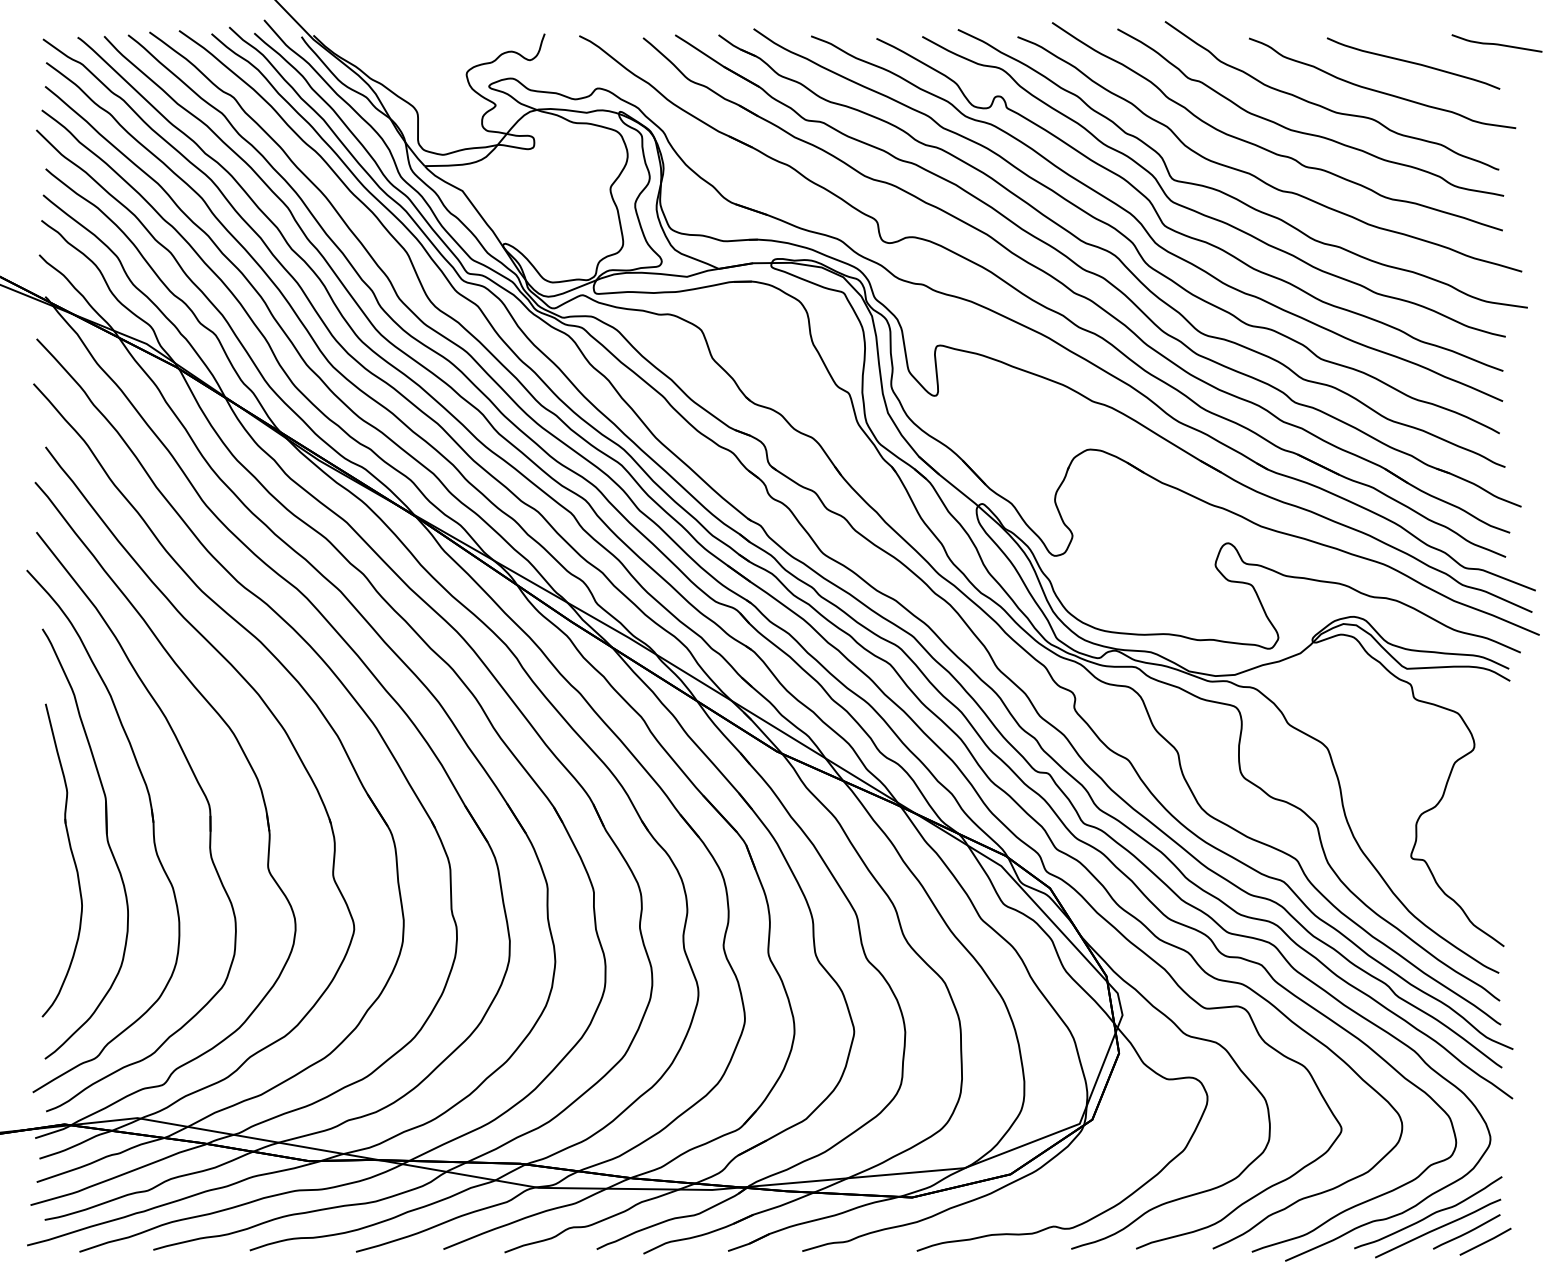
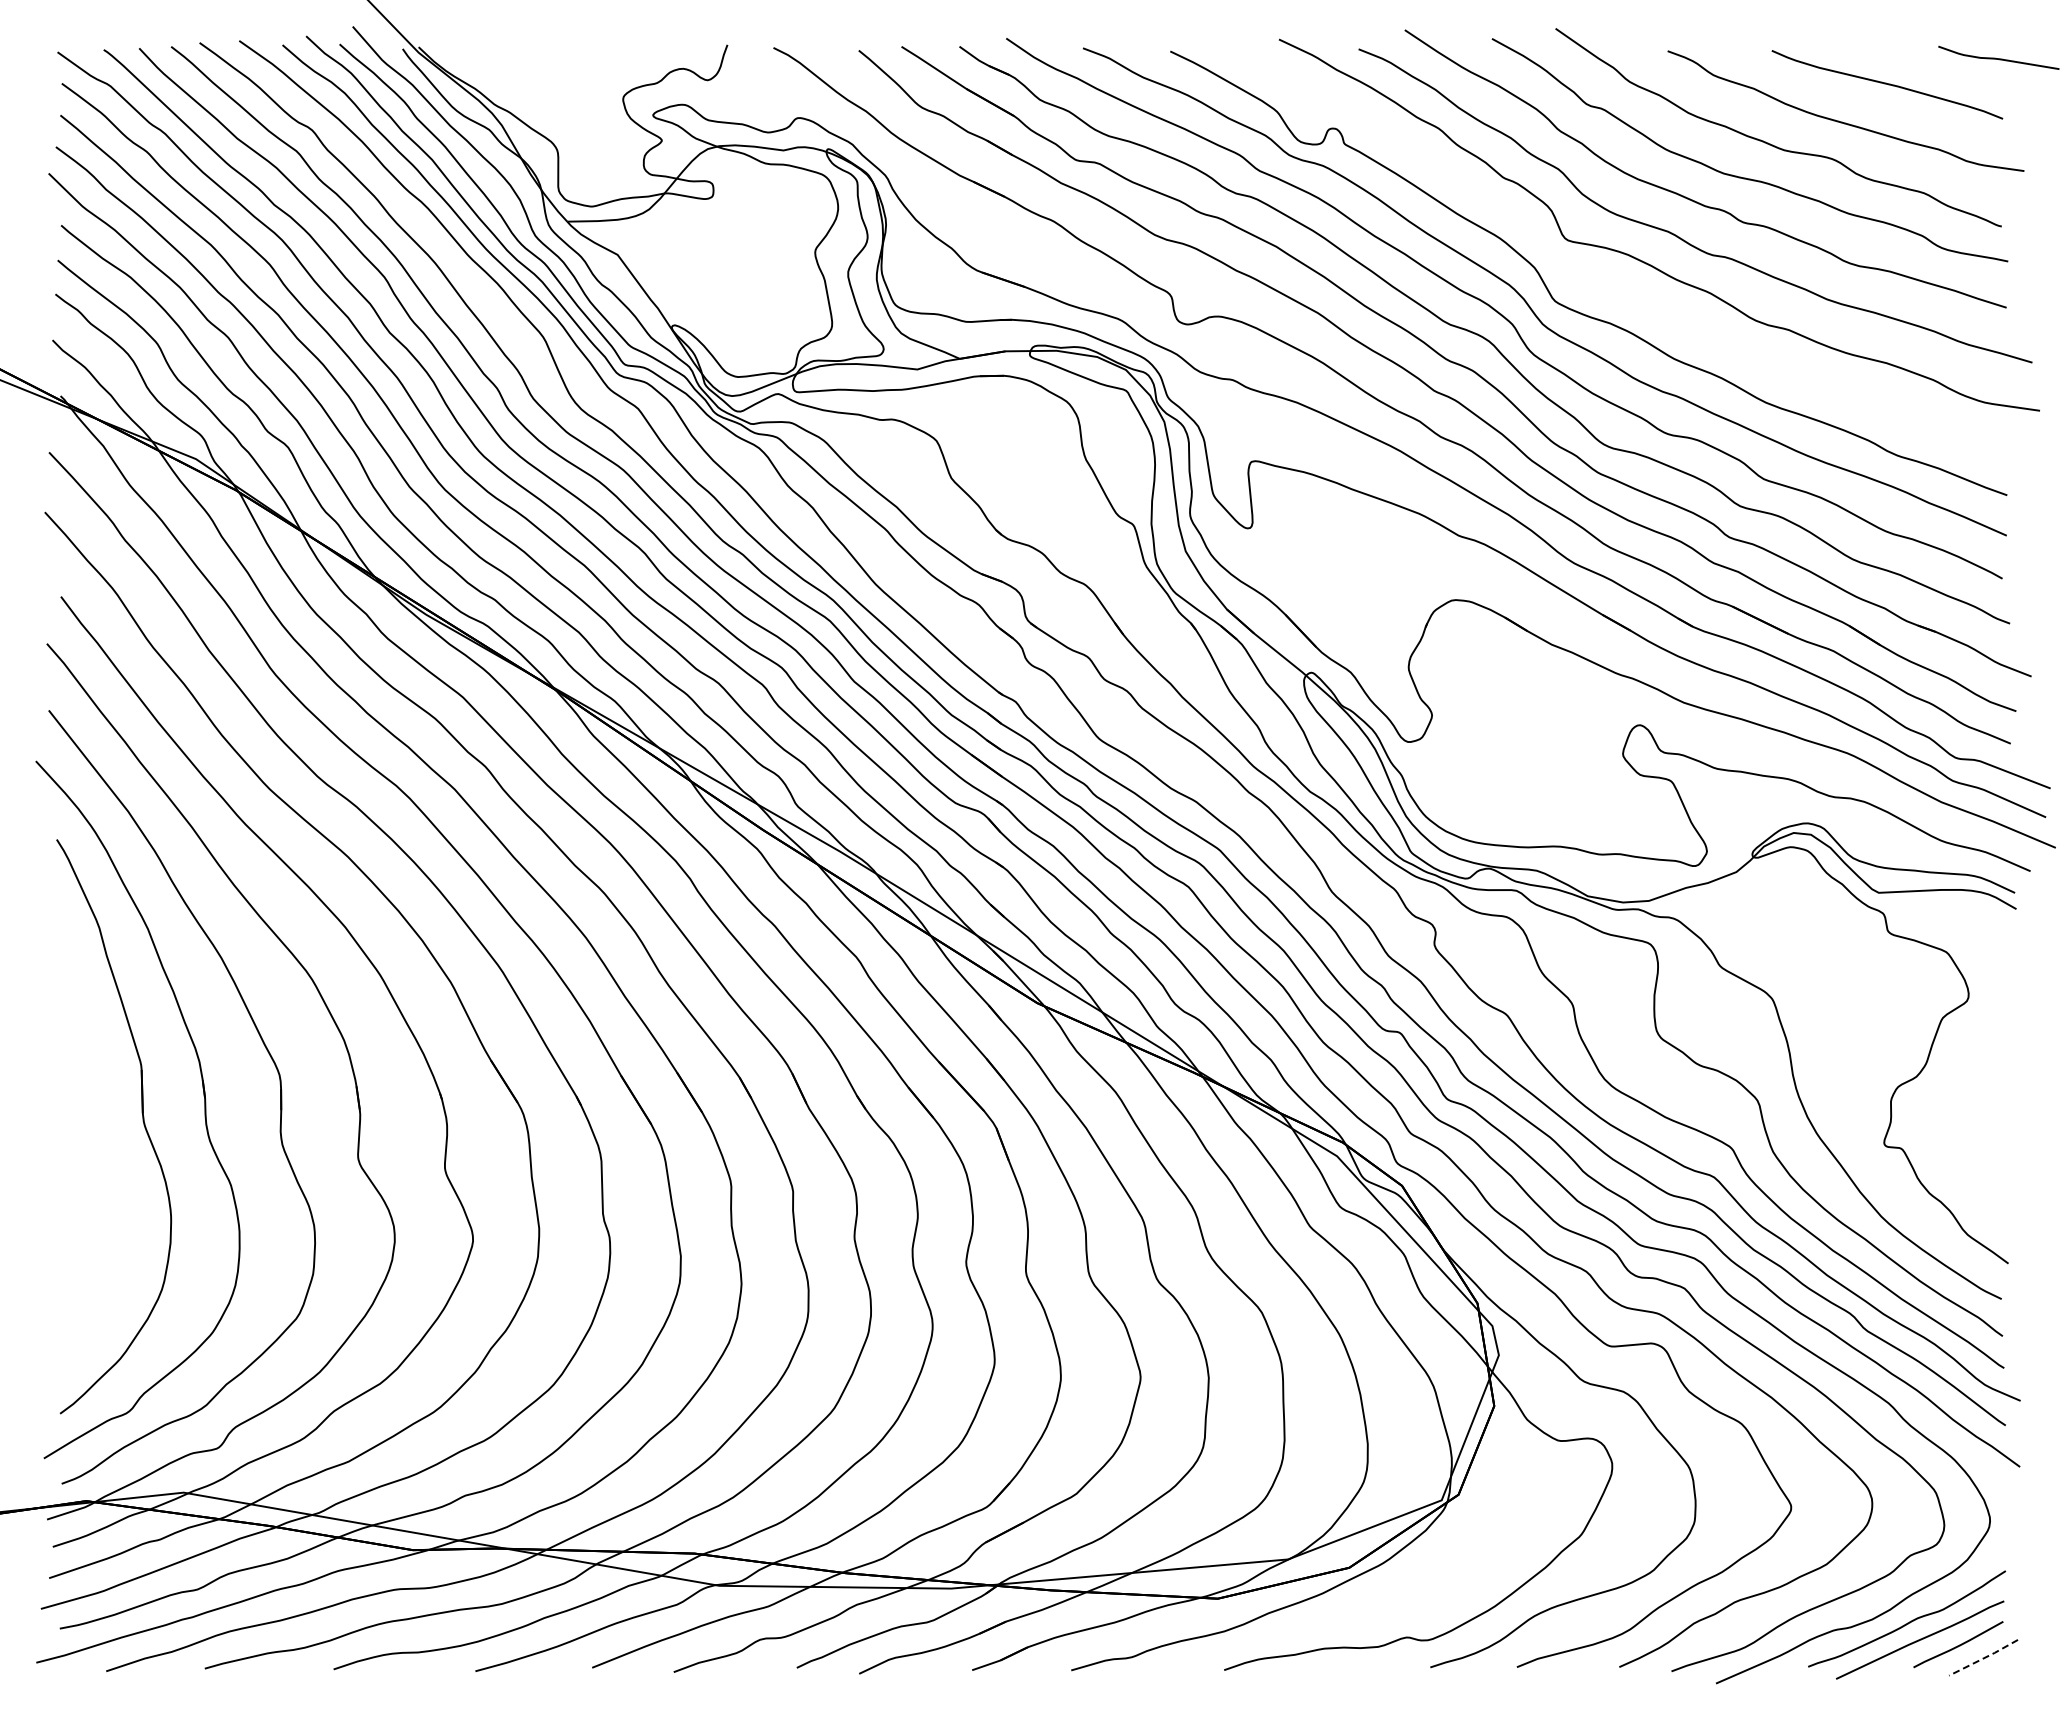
curve: (1200, 212) -> (1602, 283), removed
part: (72, 856) -> (96, 1143), removed
line: (1486, 1242) -> (1984, 1658), solid -> dashed

